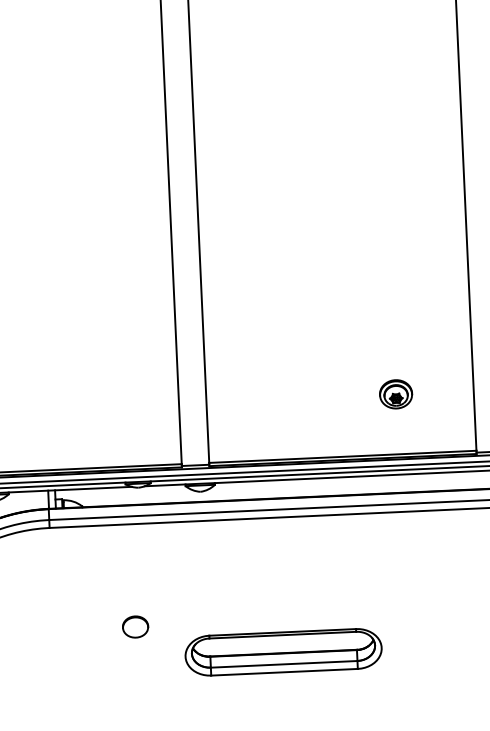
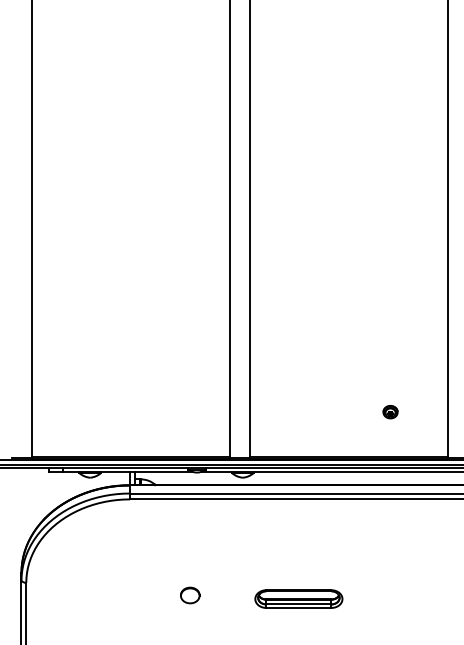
part: (395, 393) -> (390, 411), size x0.6
part: (135, 627) -> (190, 595), moved
part: (283, 651) -> (298, 598), size x0.6

